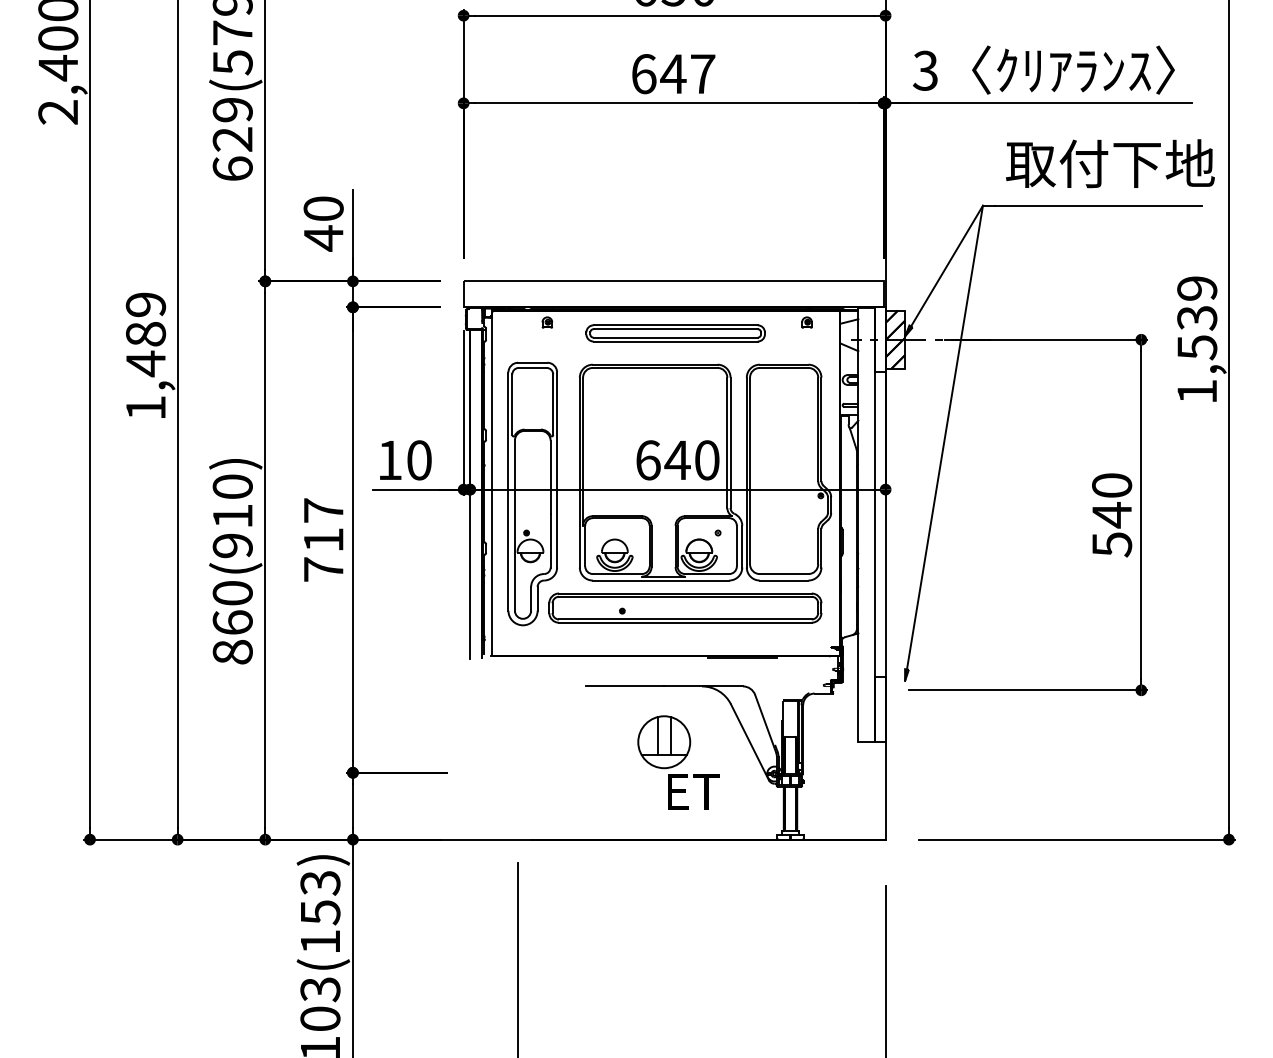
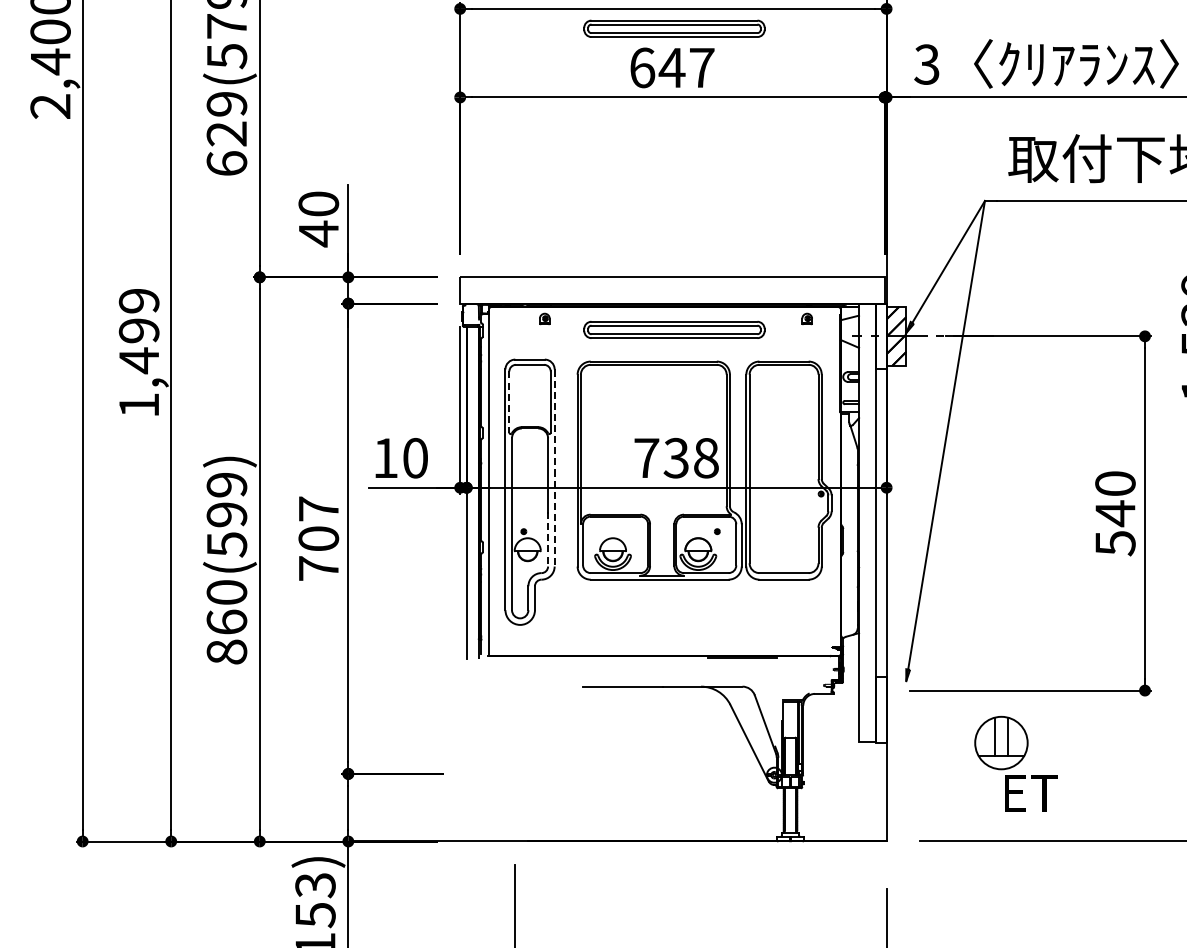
part: (675, 35) -> (674, 28), added
text: (145, 334) -> (138, 331), 1,489 -> 1,499
line: (512, 405) -> (509, 402), solid -> dashed
text: (677, 460) -> (676, 458), 640 -> 738
line: (557, 470) -> (555, 468), solid -> dashed
text: (232, 516) -> (226, 514), 860(910) -> 860(599)
text: (323, 540) -> (318, 539), 717 -> 707
line: (550, 540) -> (547, 539), solid -> dashed
part: (685, 607) -> (684, 606), removed
part: (678, 762) -> (1015, 763), moved

